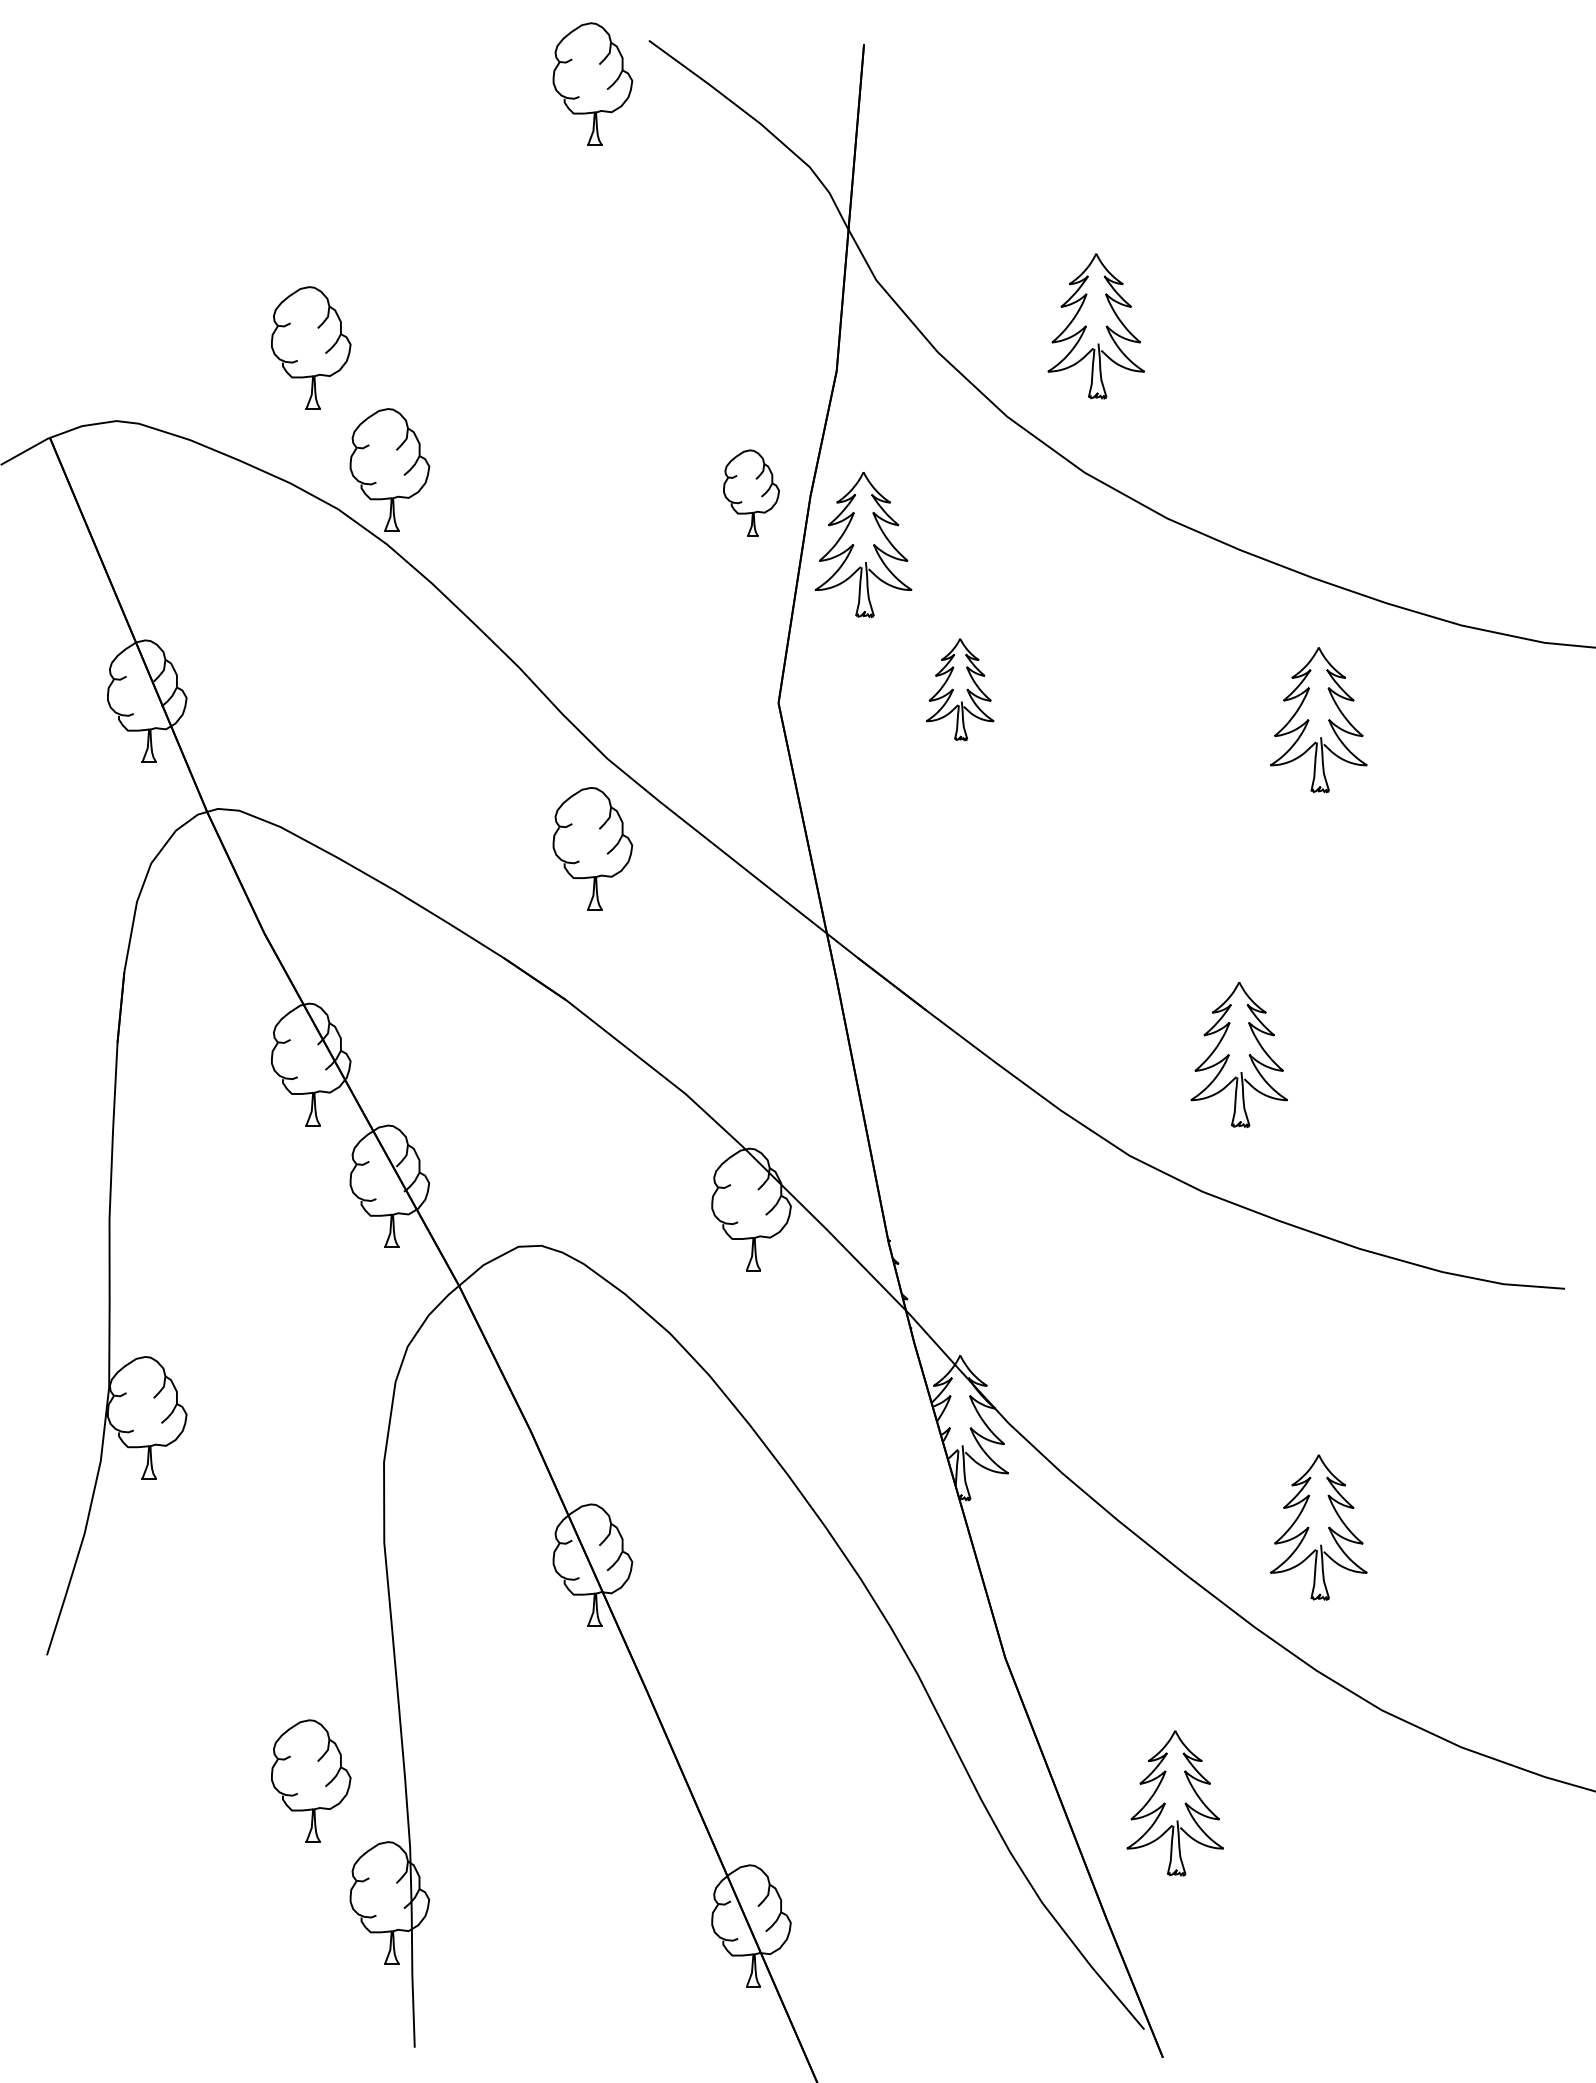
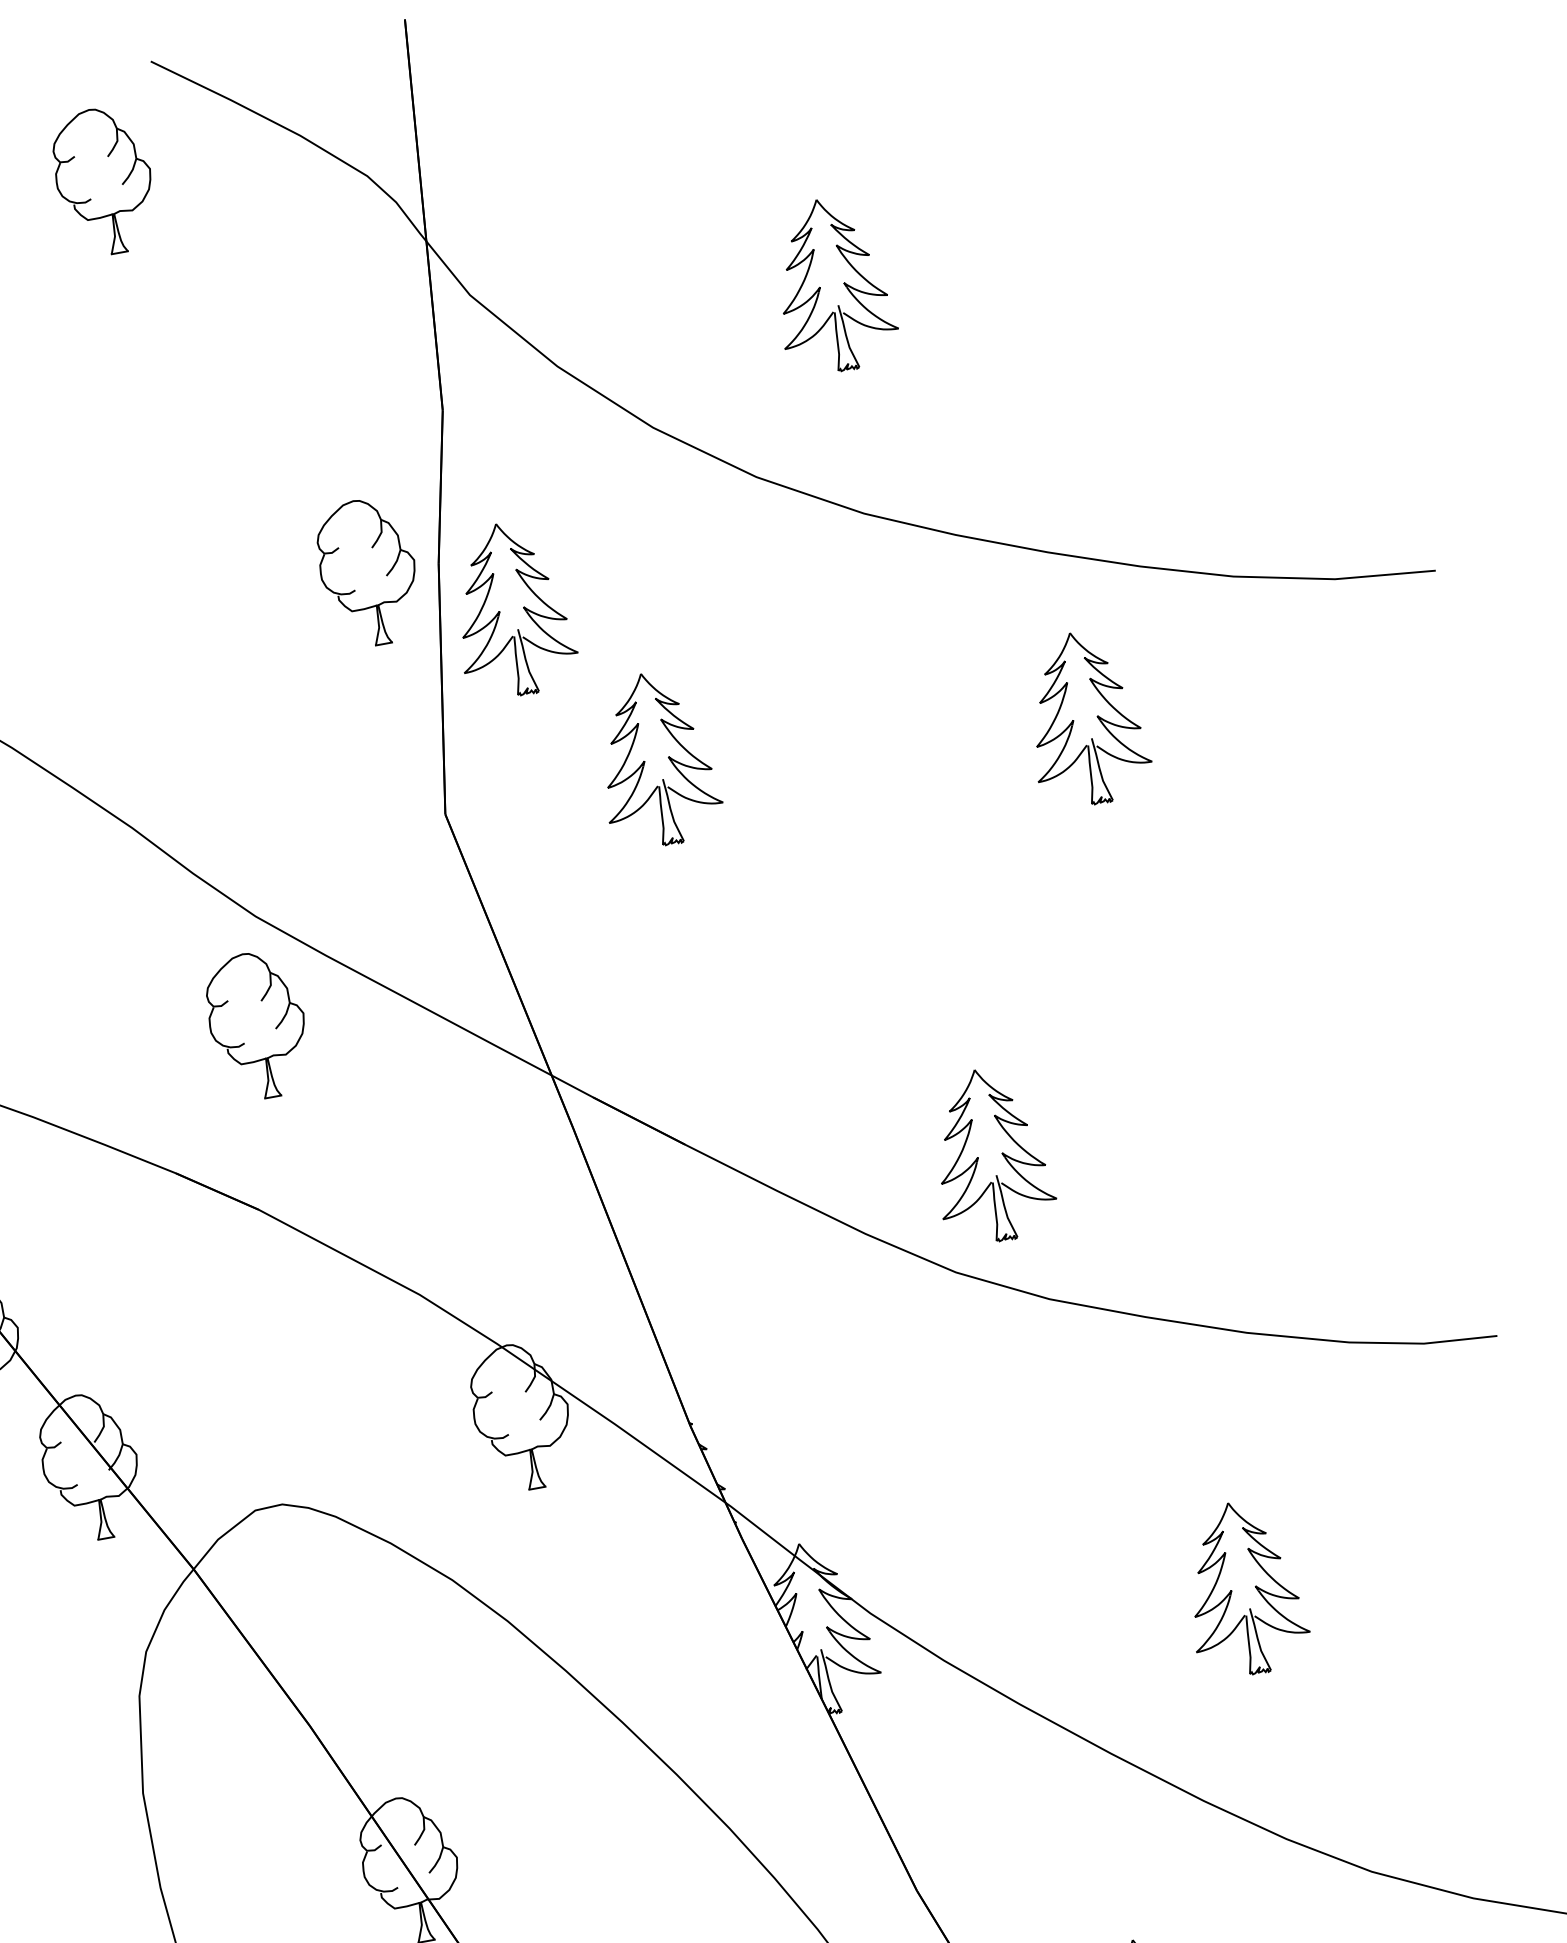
part: (592, 83) -> (103, 180), moved
part: (1095, 326) -> (831, 285), moved
part: (751, 492) -> (368, 571), size x1.43
part: (959, 689) -> (655, 759), size x1.43
part: (1238, 1054) -> (989, 1155), moved
part: (1318, 1527) -> (1243, 1588), moved

